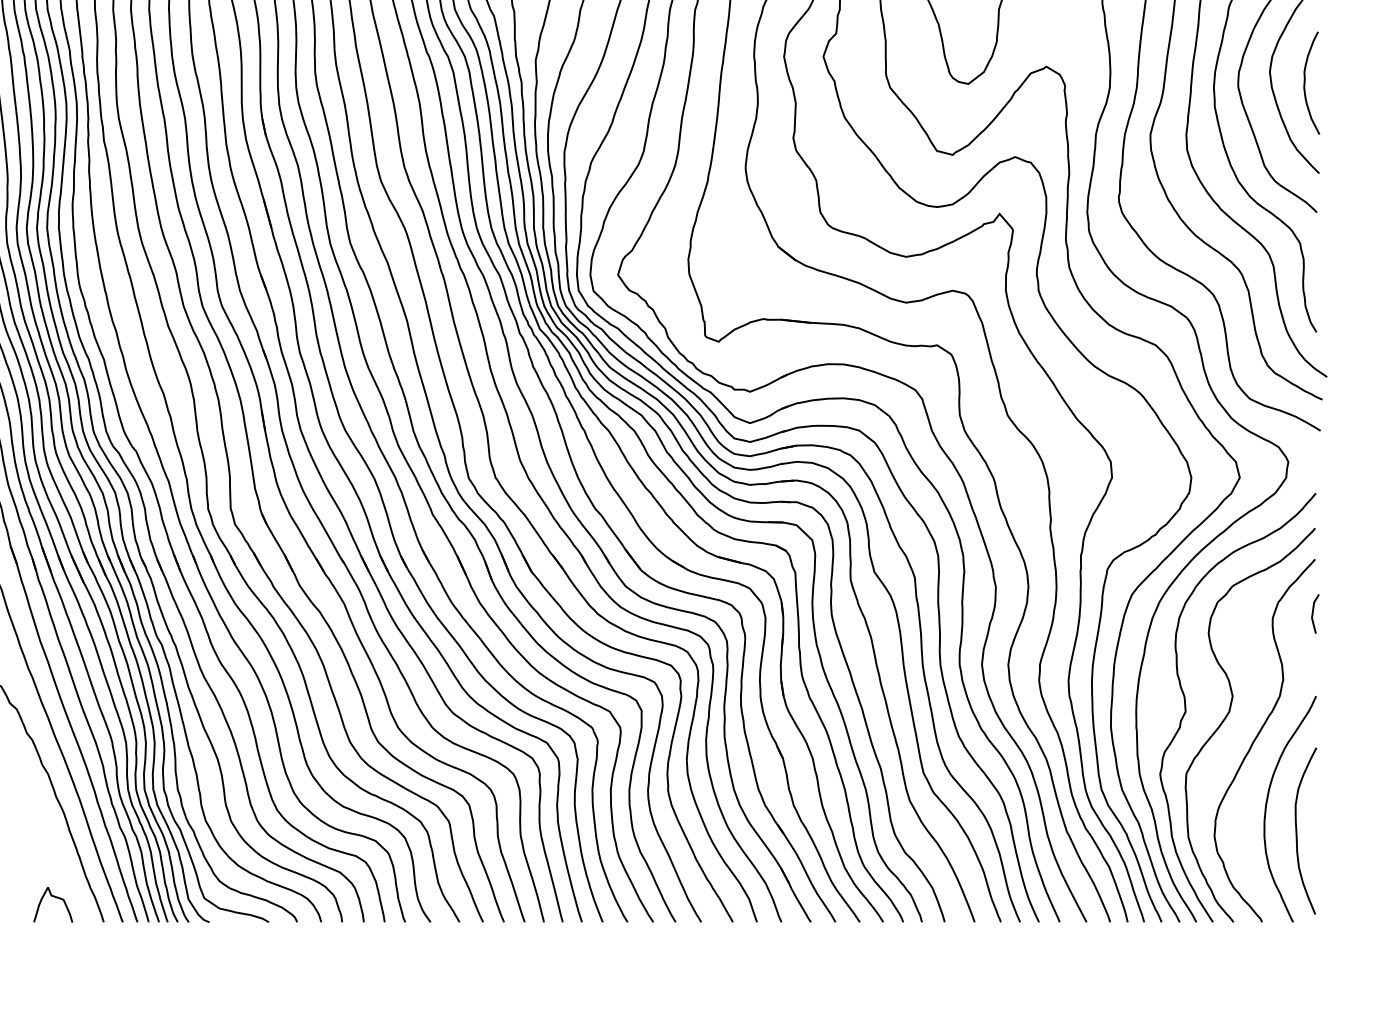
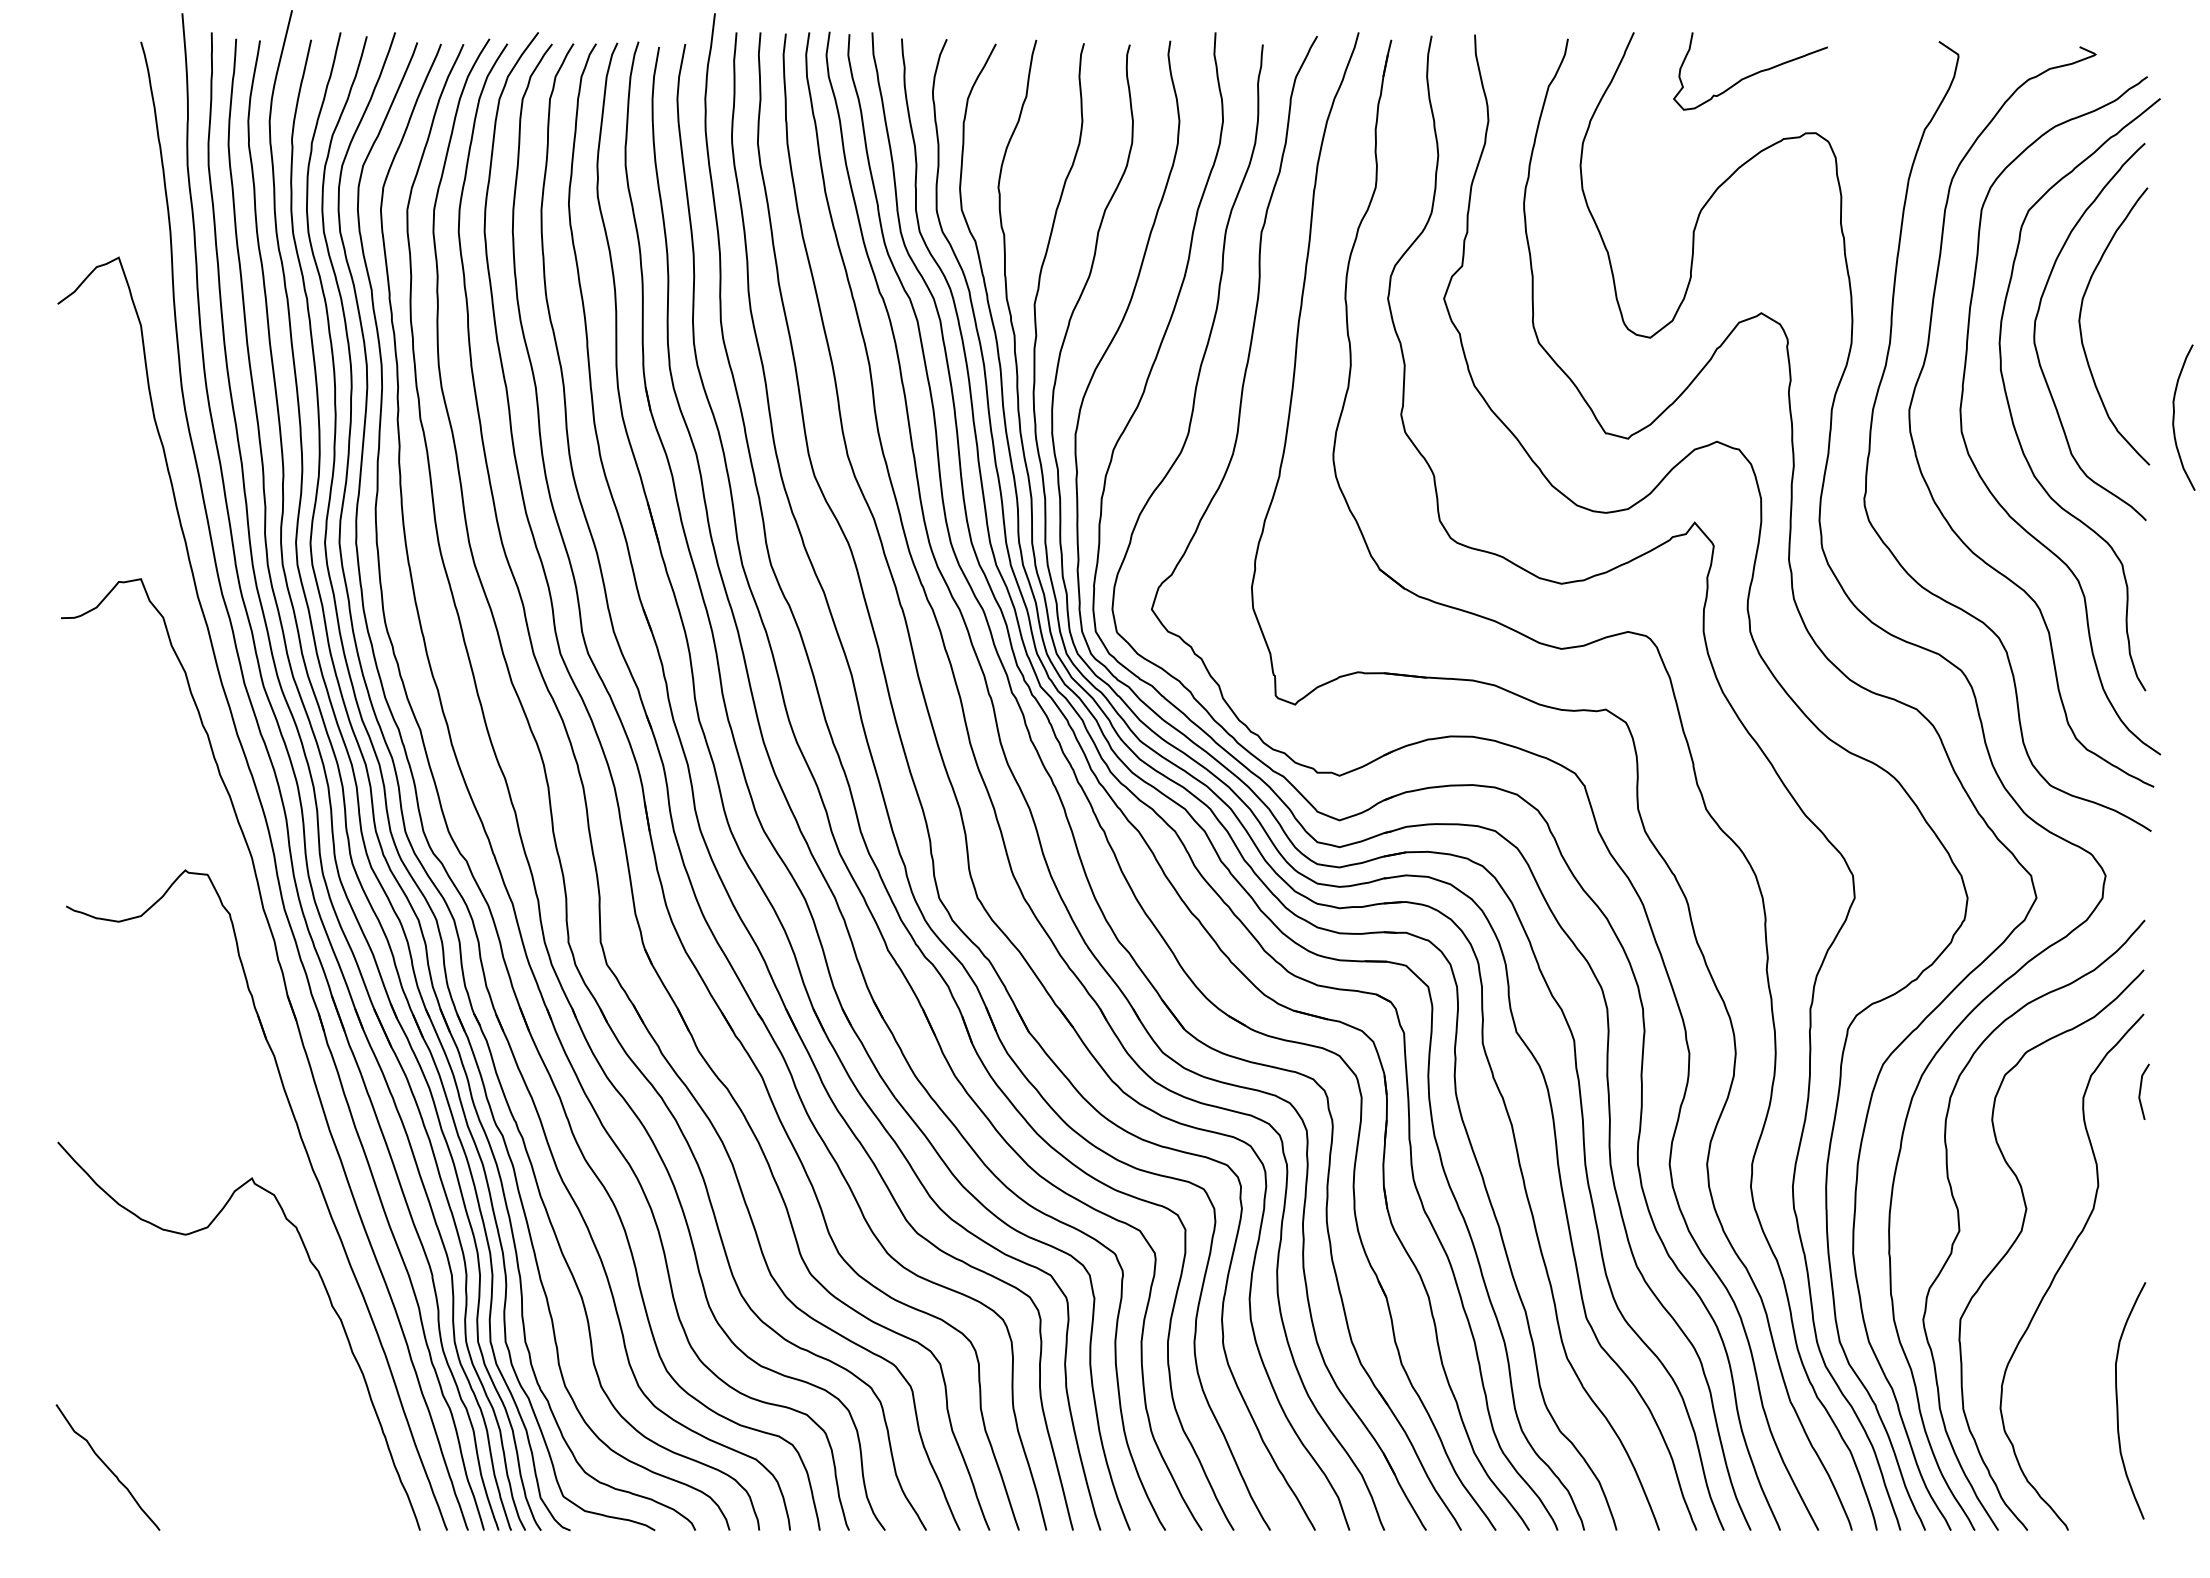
curve: (1305, 83) -> (2174, 417), moved
curve: (1267, 804) -> (2075, 1362), removed
curve: (54, 897) -> (350, 1495), removed

